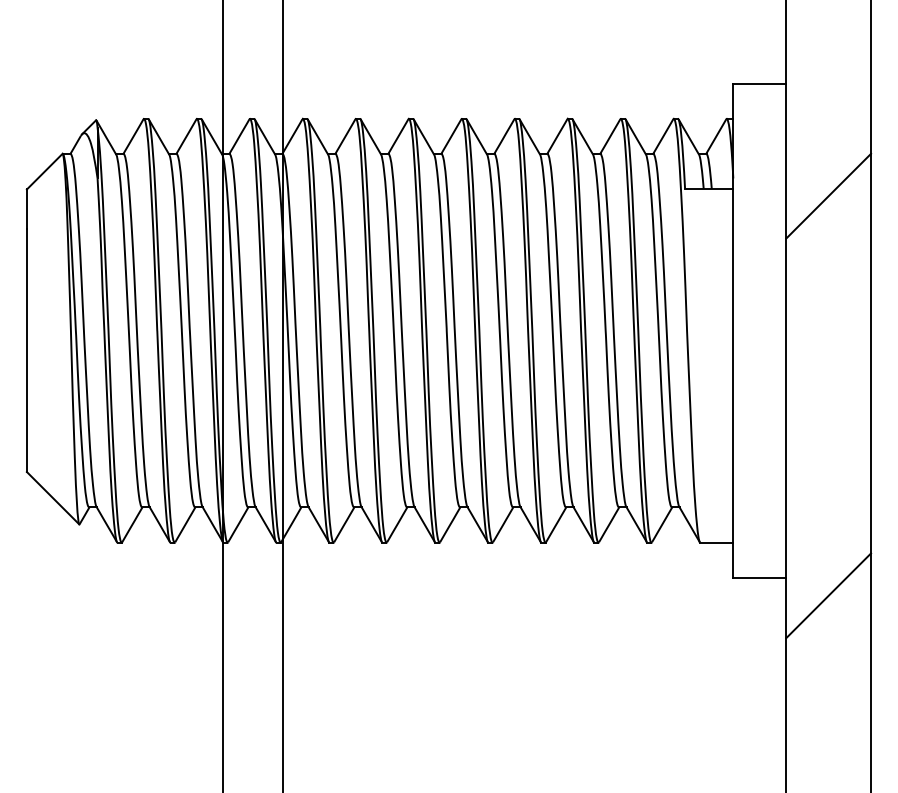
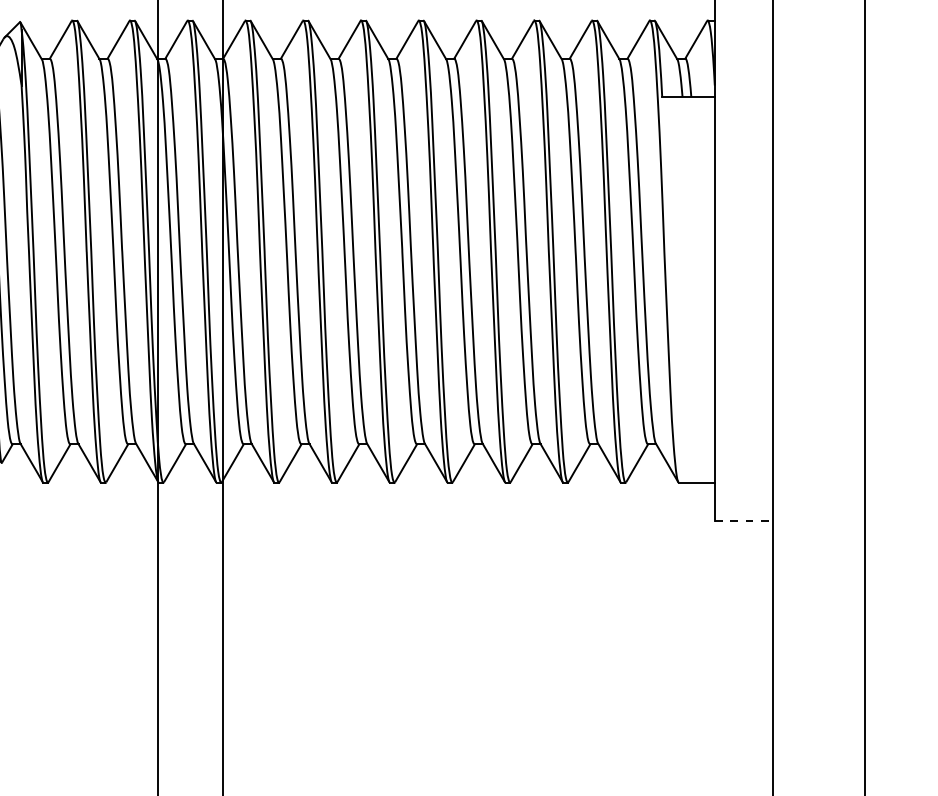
line: (828, 195) -> (818, 104), removed
line: (760, 577) -> (744, 520), solid -> dashed
line: (828, 595) -> (818, 540), removed

